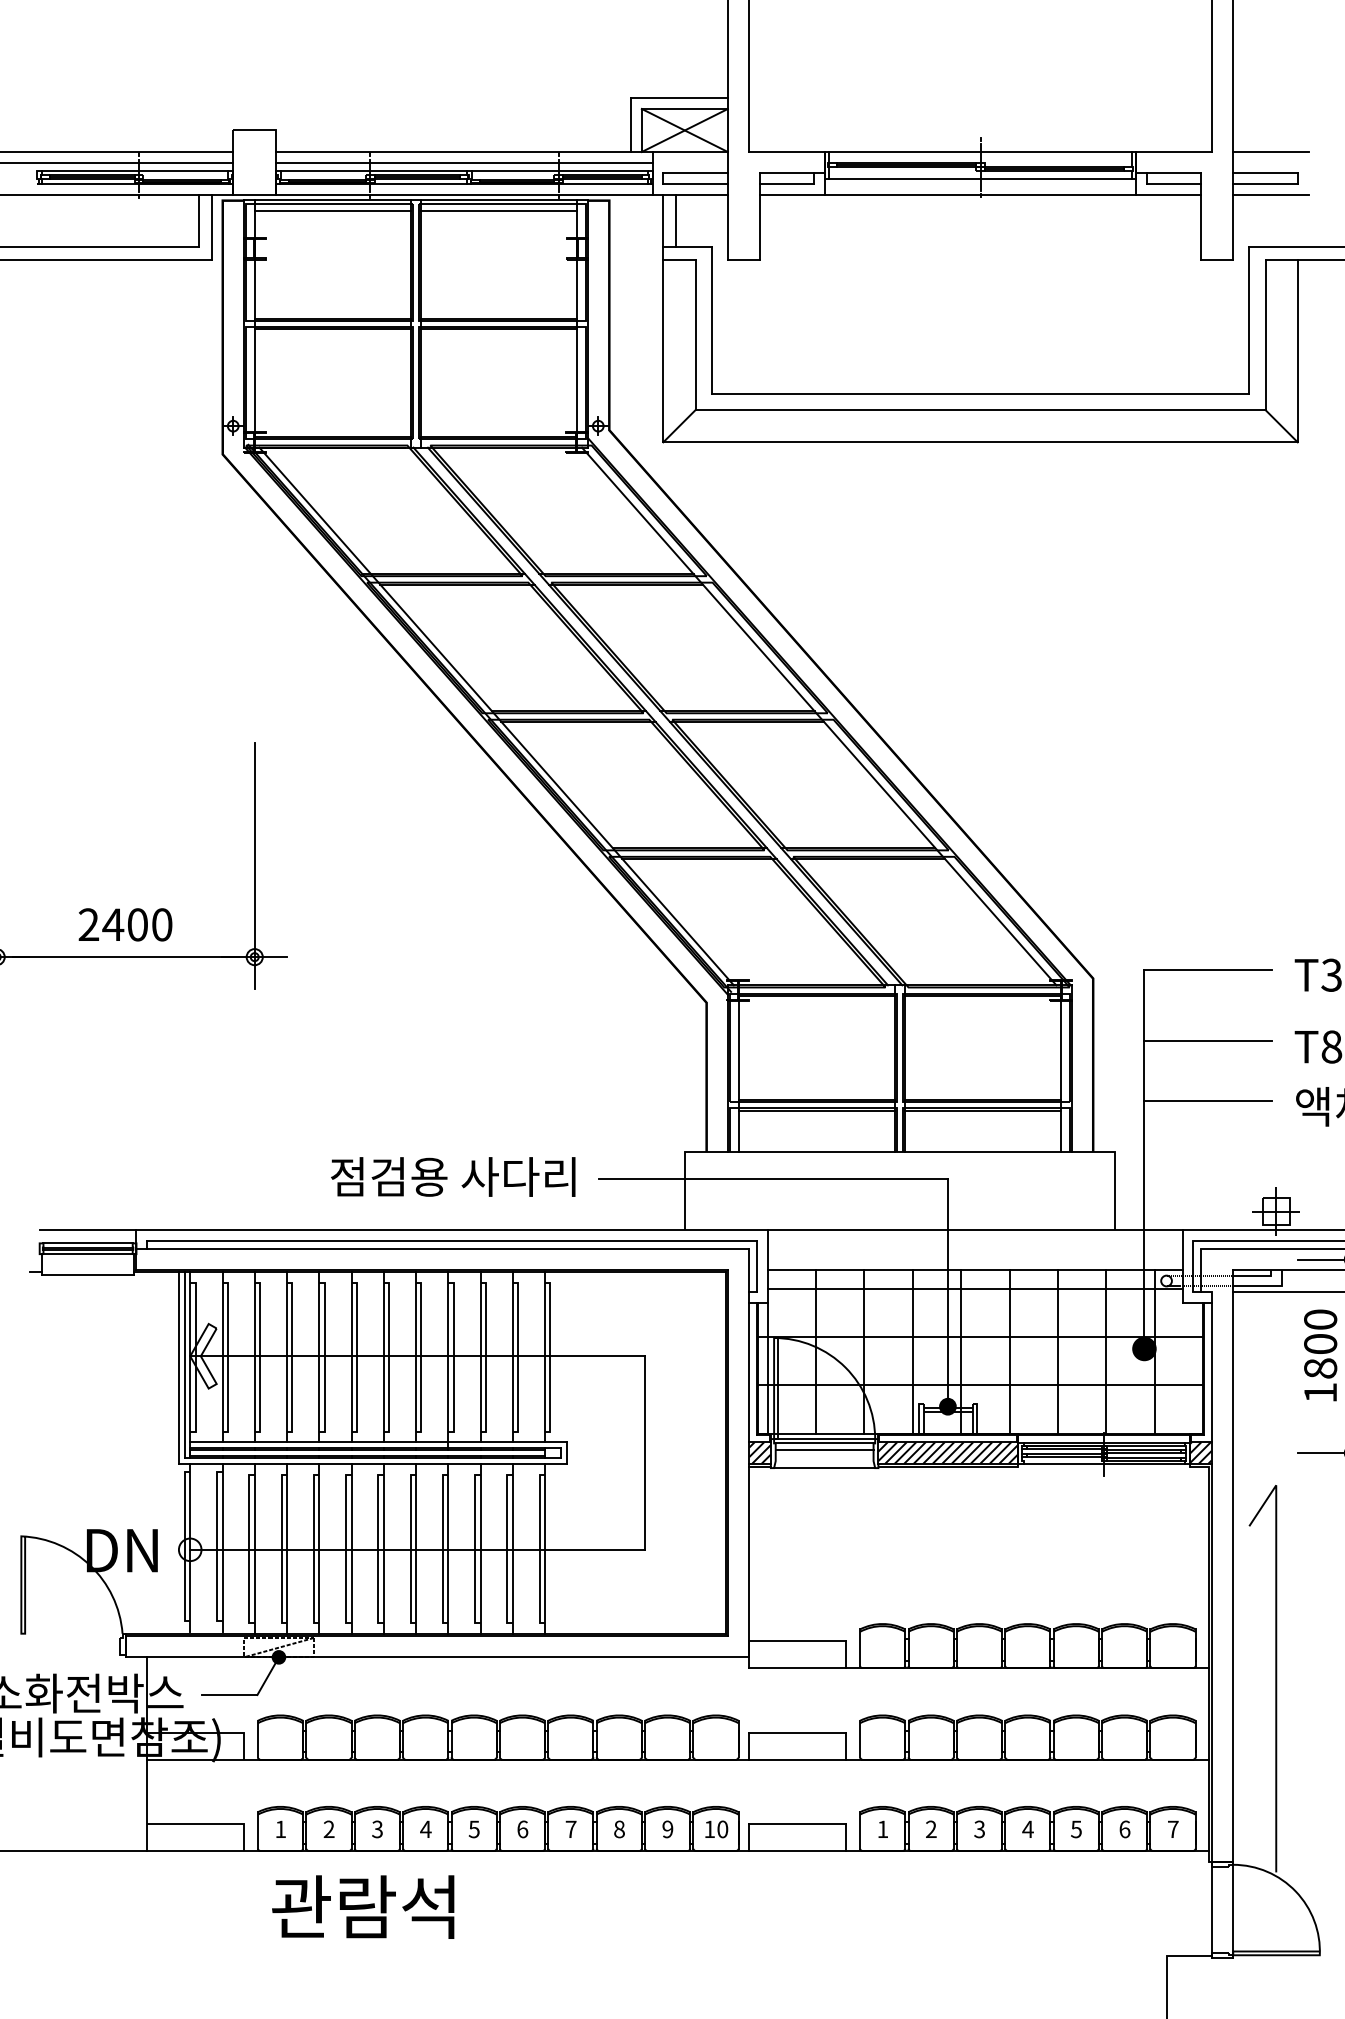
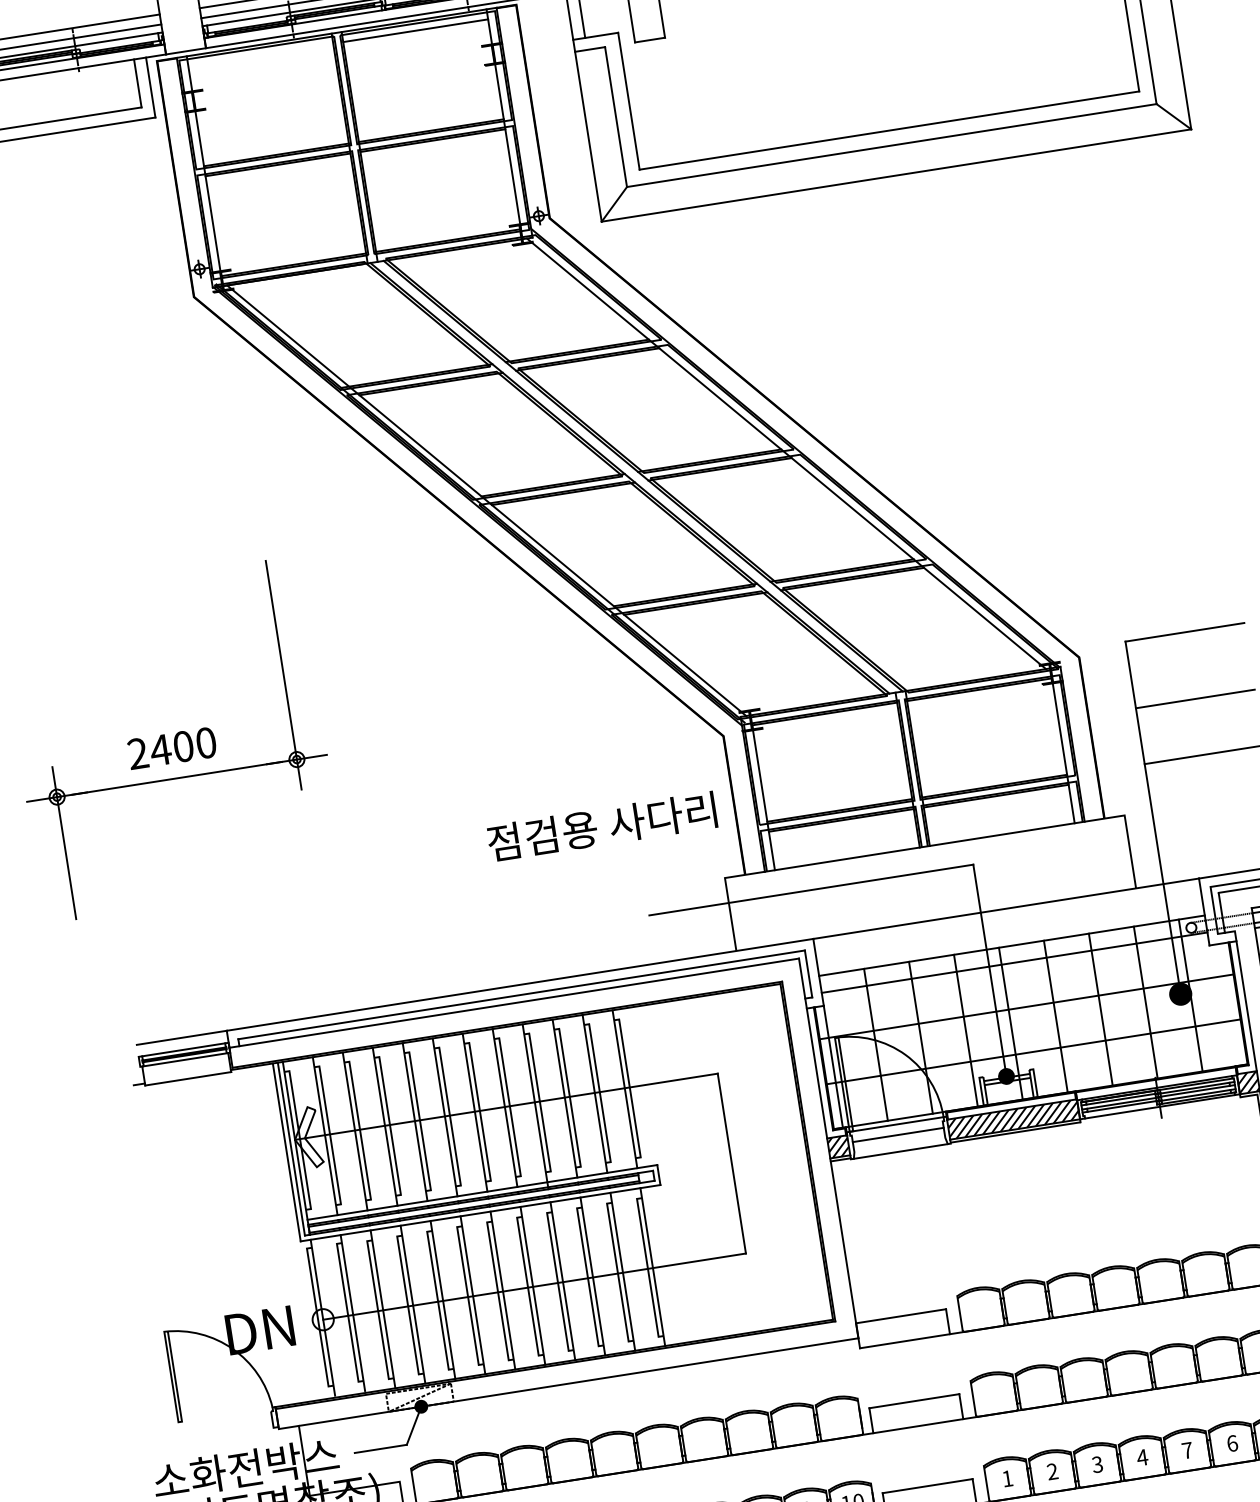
line: (332, 211) -> (260, 55), removed
text: (453, 1176) -> (602, 826), moved
line: (824, 1443) -> (897, 1128), removed
text: (1076, 1829) -> (1187, 1450), 5 -> 7

